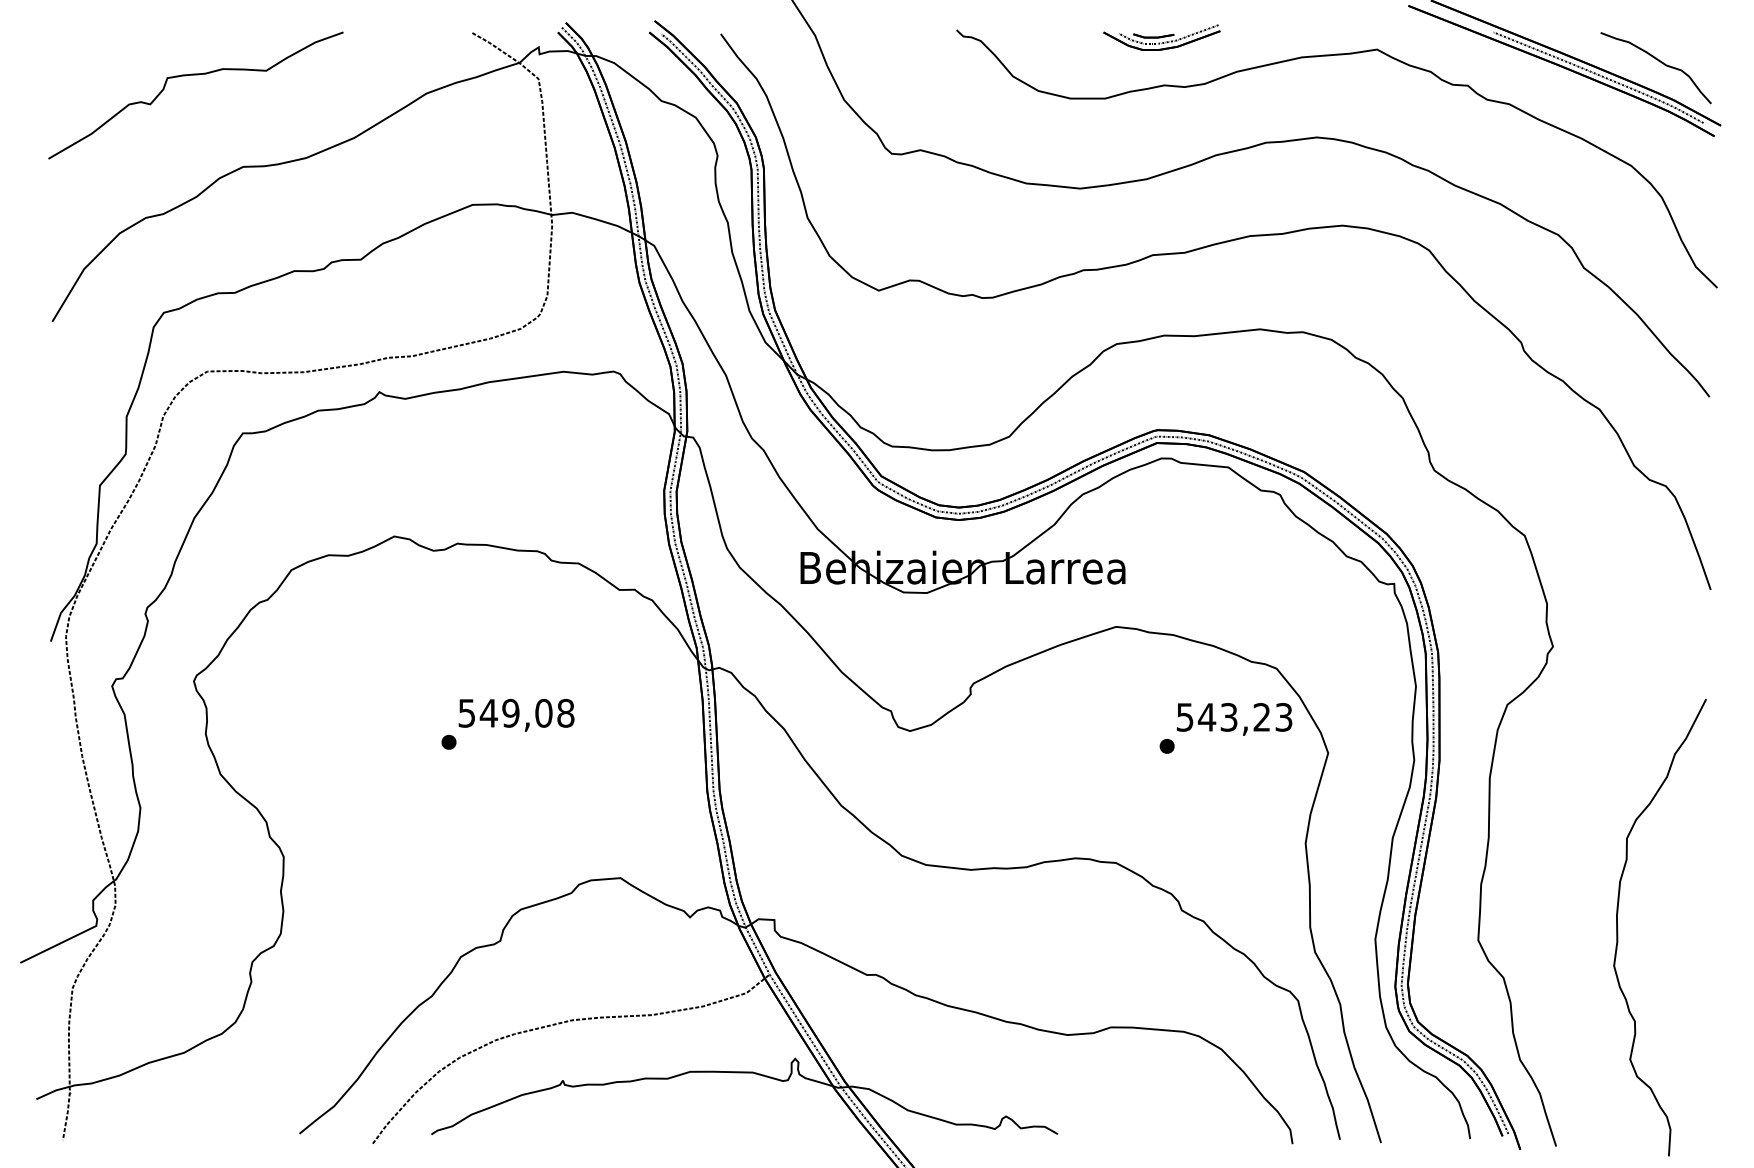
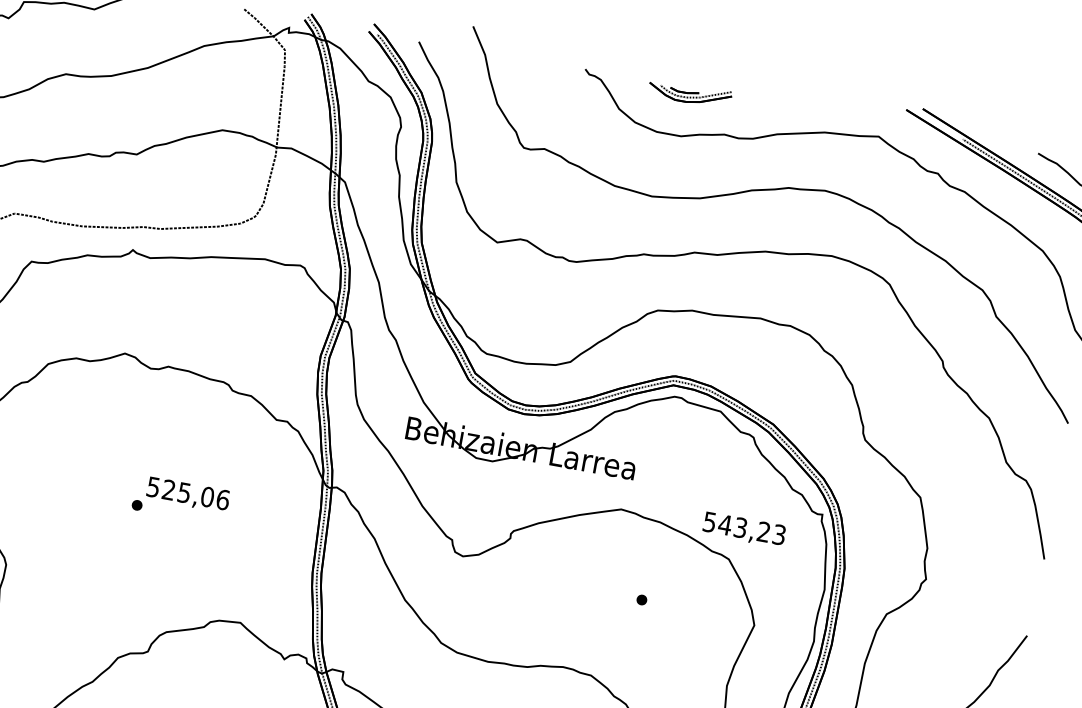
part: (1161, 37) -> (689, 93), moved
text: (526, 712) -> (195, 494), 549,08 -> 525,06
text: (1234, 719) -> (744, 530), moved

